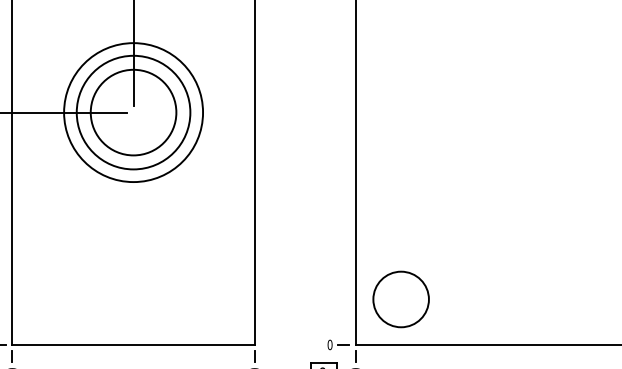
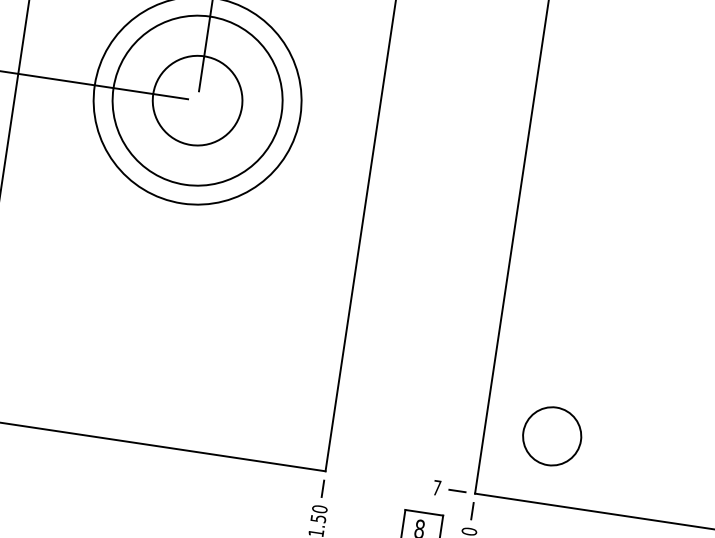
circle: (133, 112) -> (197, 100), size x0.7
circle: (400, 299) -> (551, 436), size x0.7
text: (329, 344) -> (436, 487), 0 -> 7

